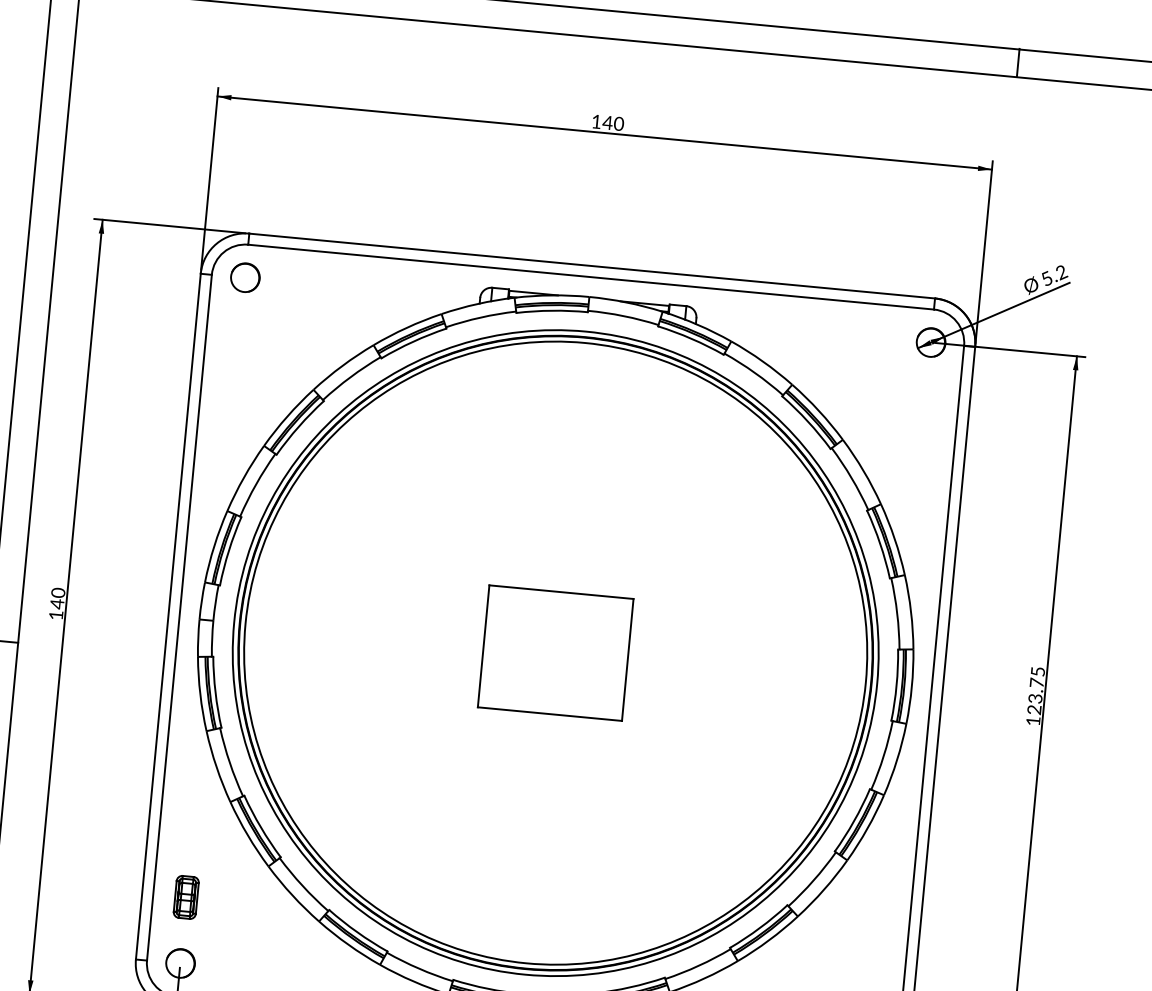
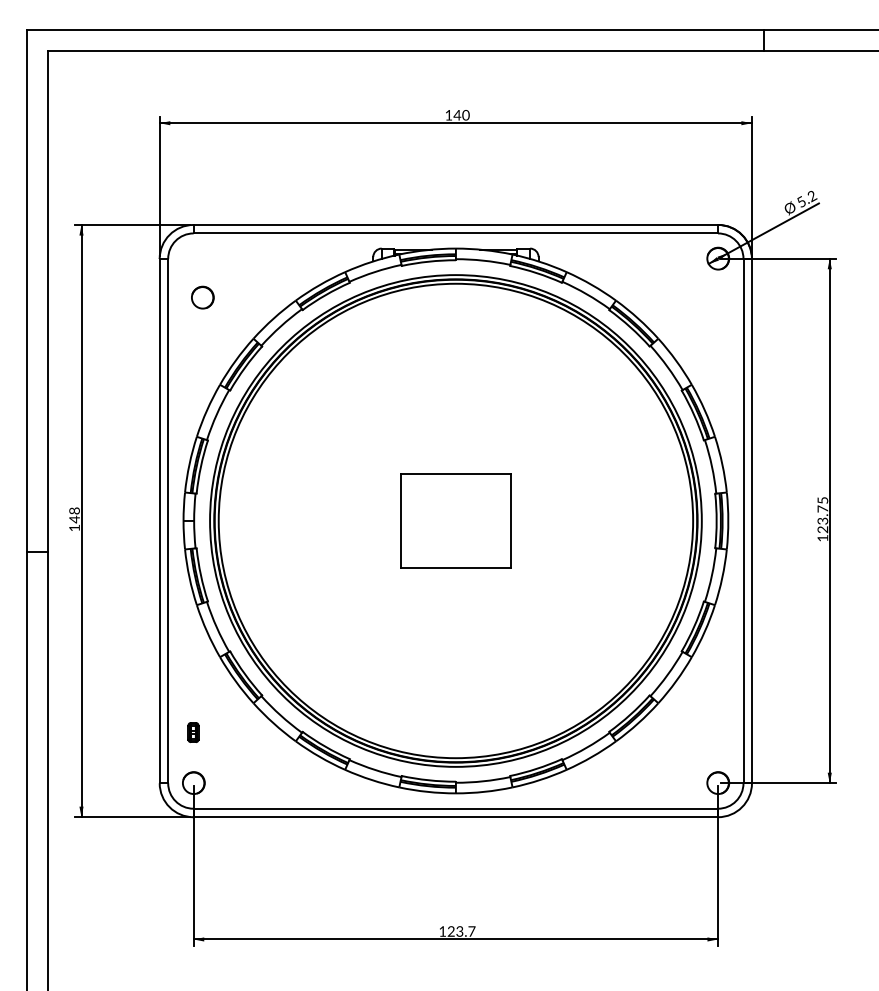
part: (244, 277) -> (202, 297), moved
text: (58, 592) -> (74, 510), 140 -> 148
part: (186, 897) -> (193, 732), size x0.6

